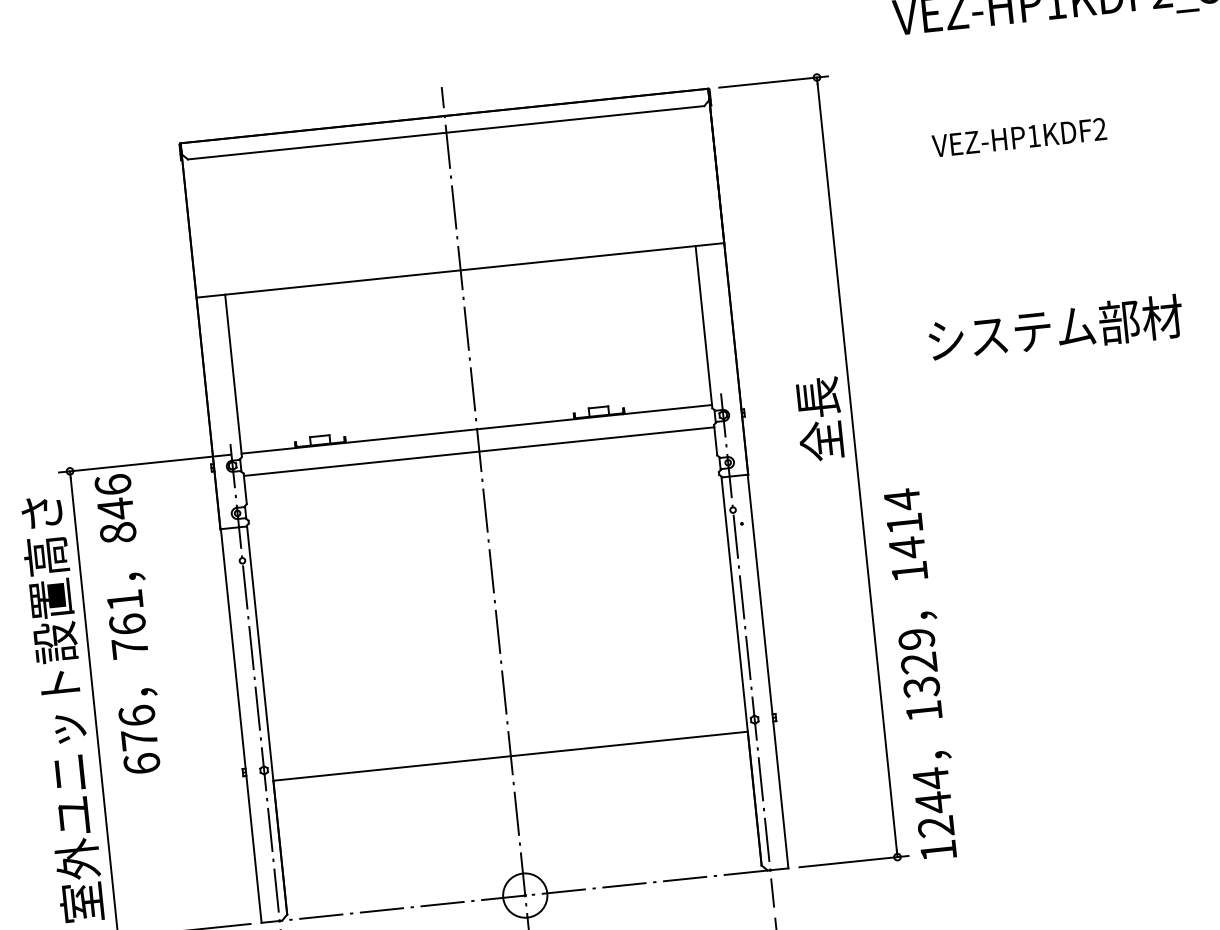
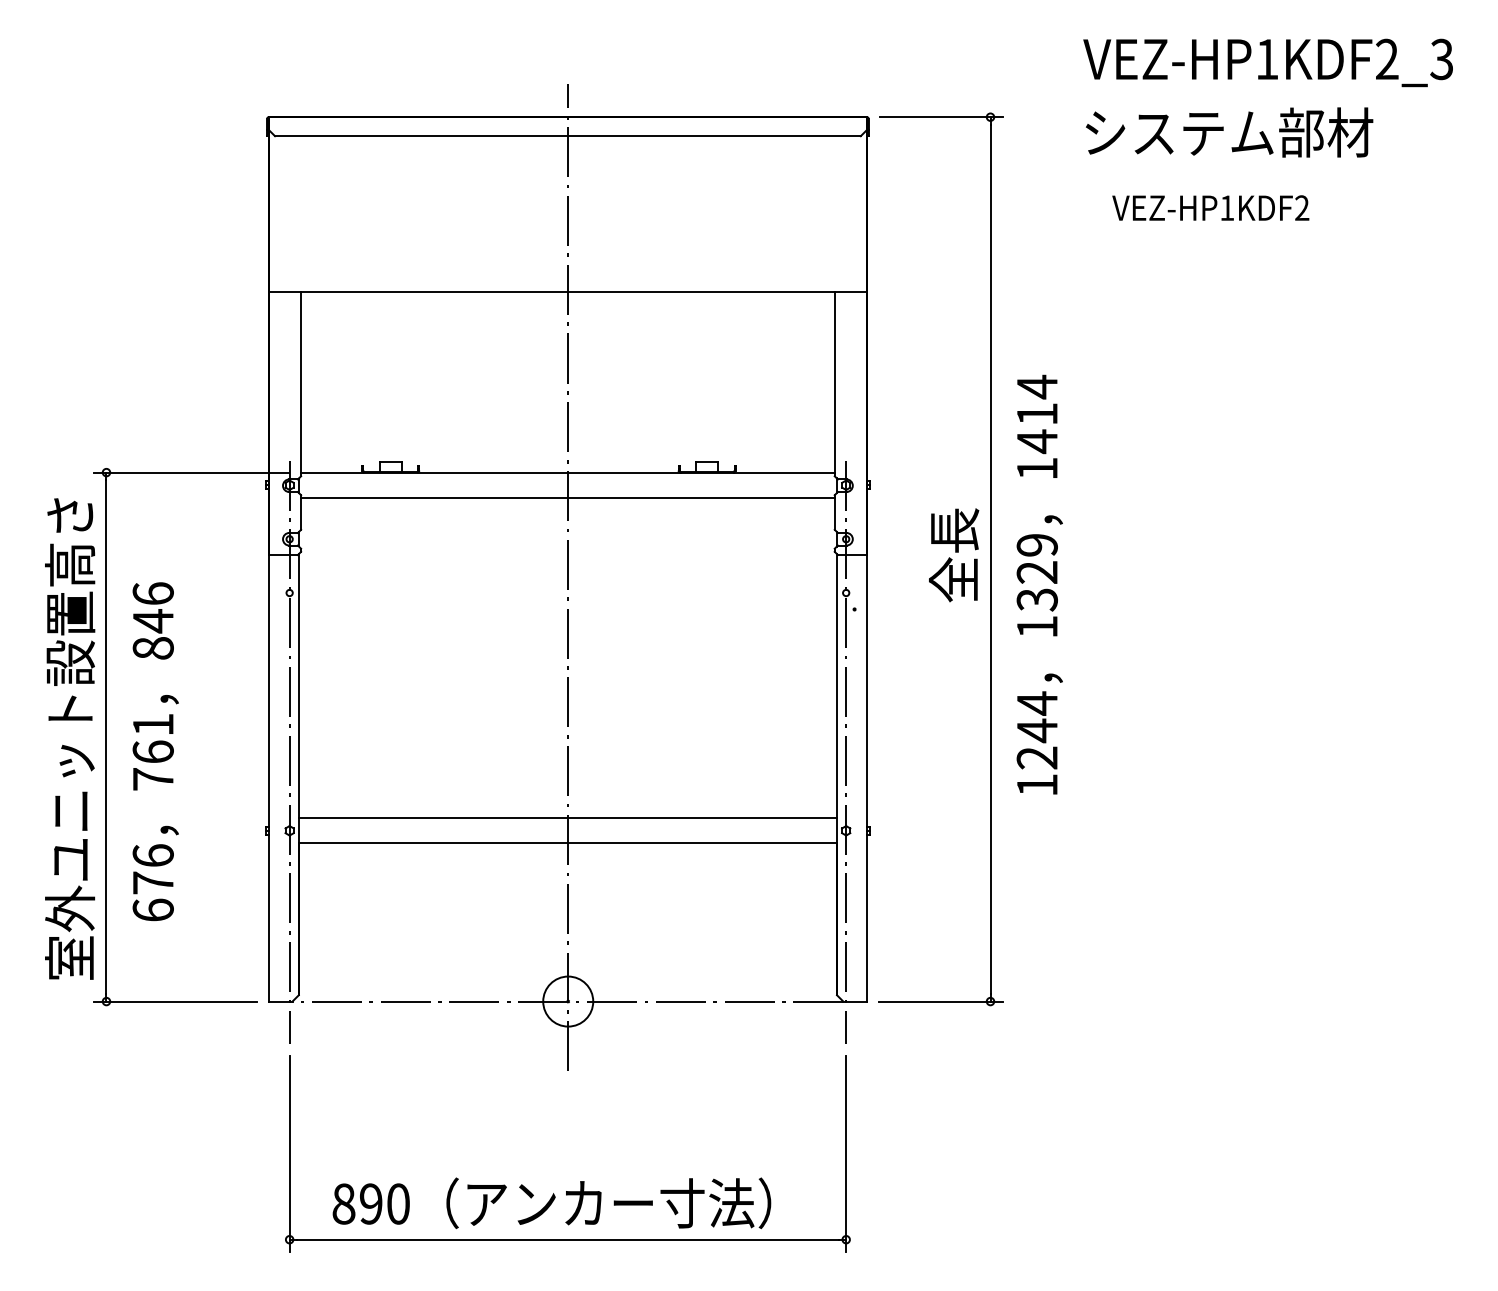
text: (1055, 328) -> (1229, 132), moved
text: (820, 419) -> (954, 555), moved
text: (129, 623) -> (155, 751), moved
text: (922, 673) -> (1039, 584), moved
line: (507, 734) -> (567, 818), added

